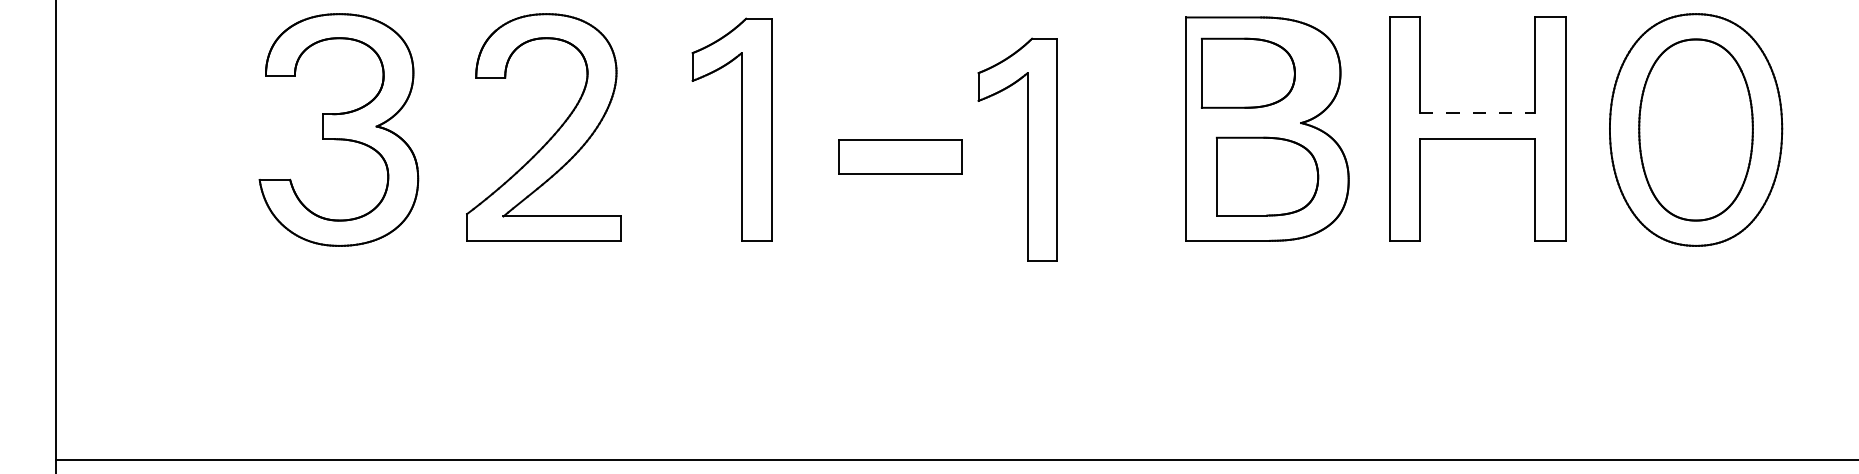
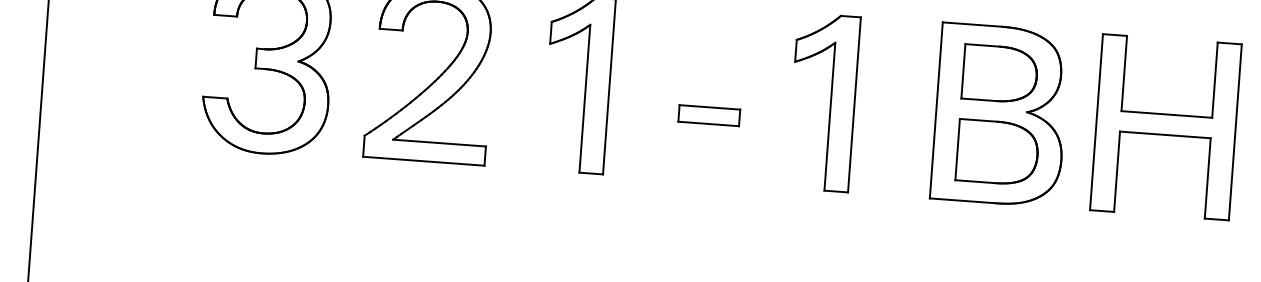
part: (1248, 72) -> (1000, 73), moved
line: (1477, 112) -> (1166, 114), dashed -> solid
part: (1027, 149) -> (830, 102), moved
part: (900, 156) -> (709, 115), size x0.62

